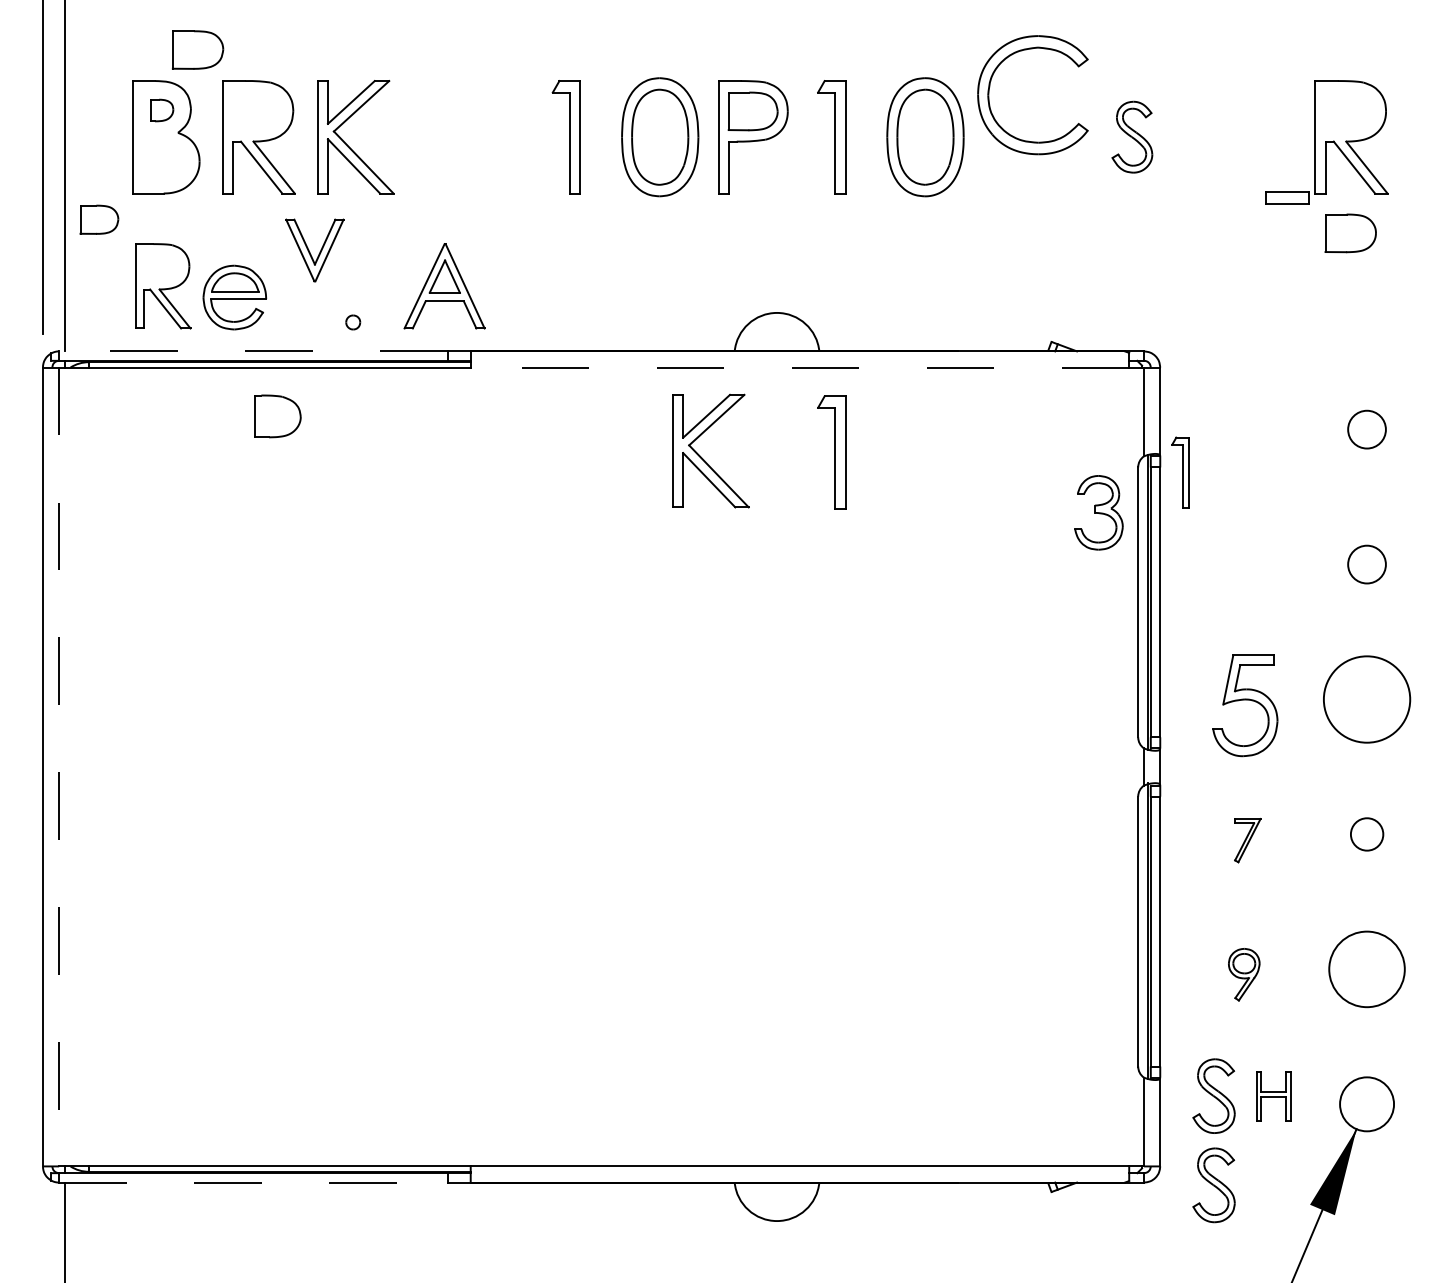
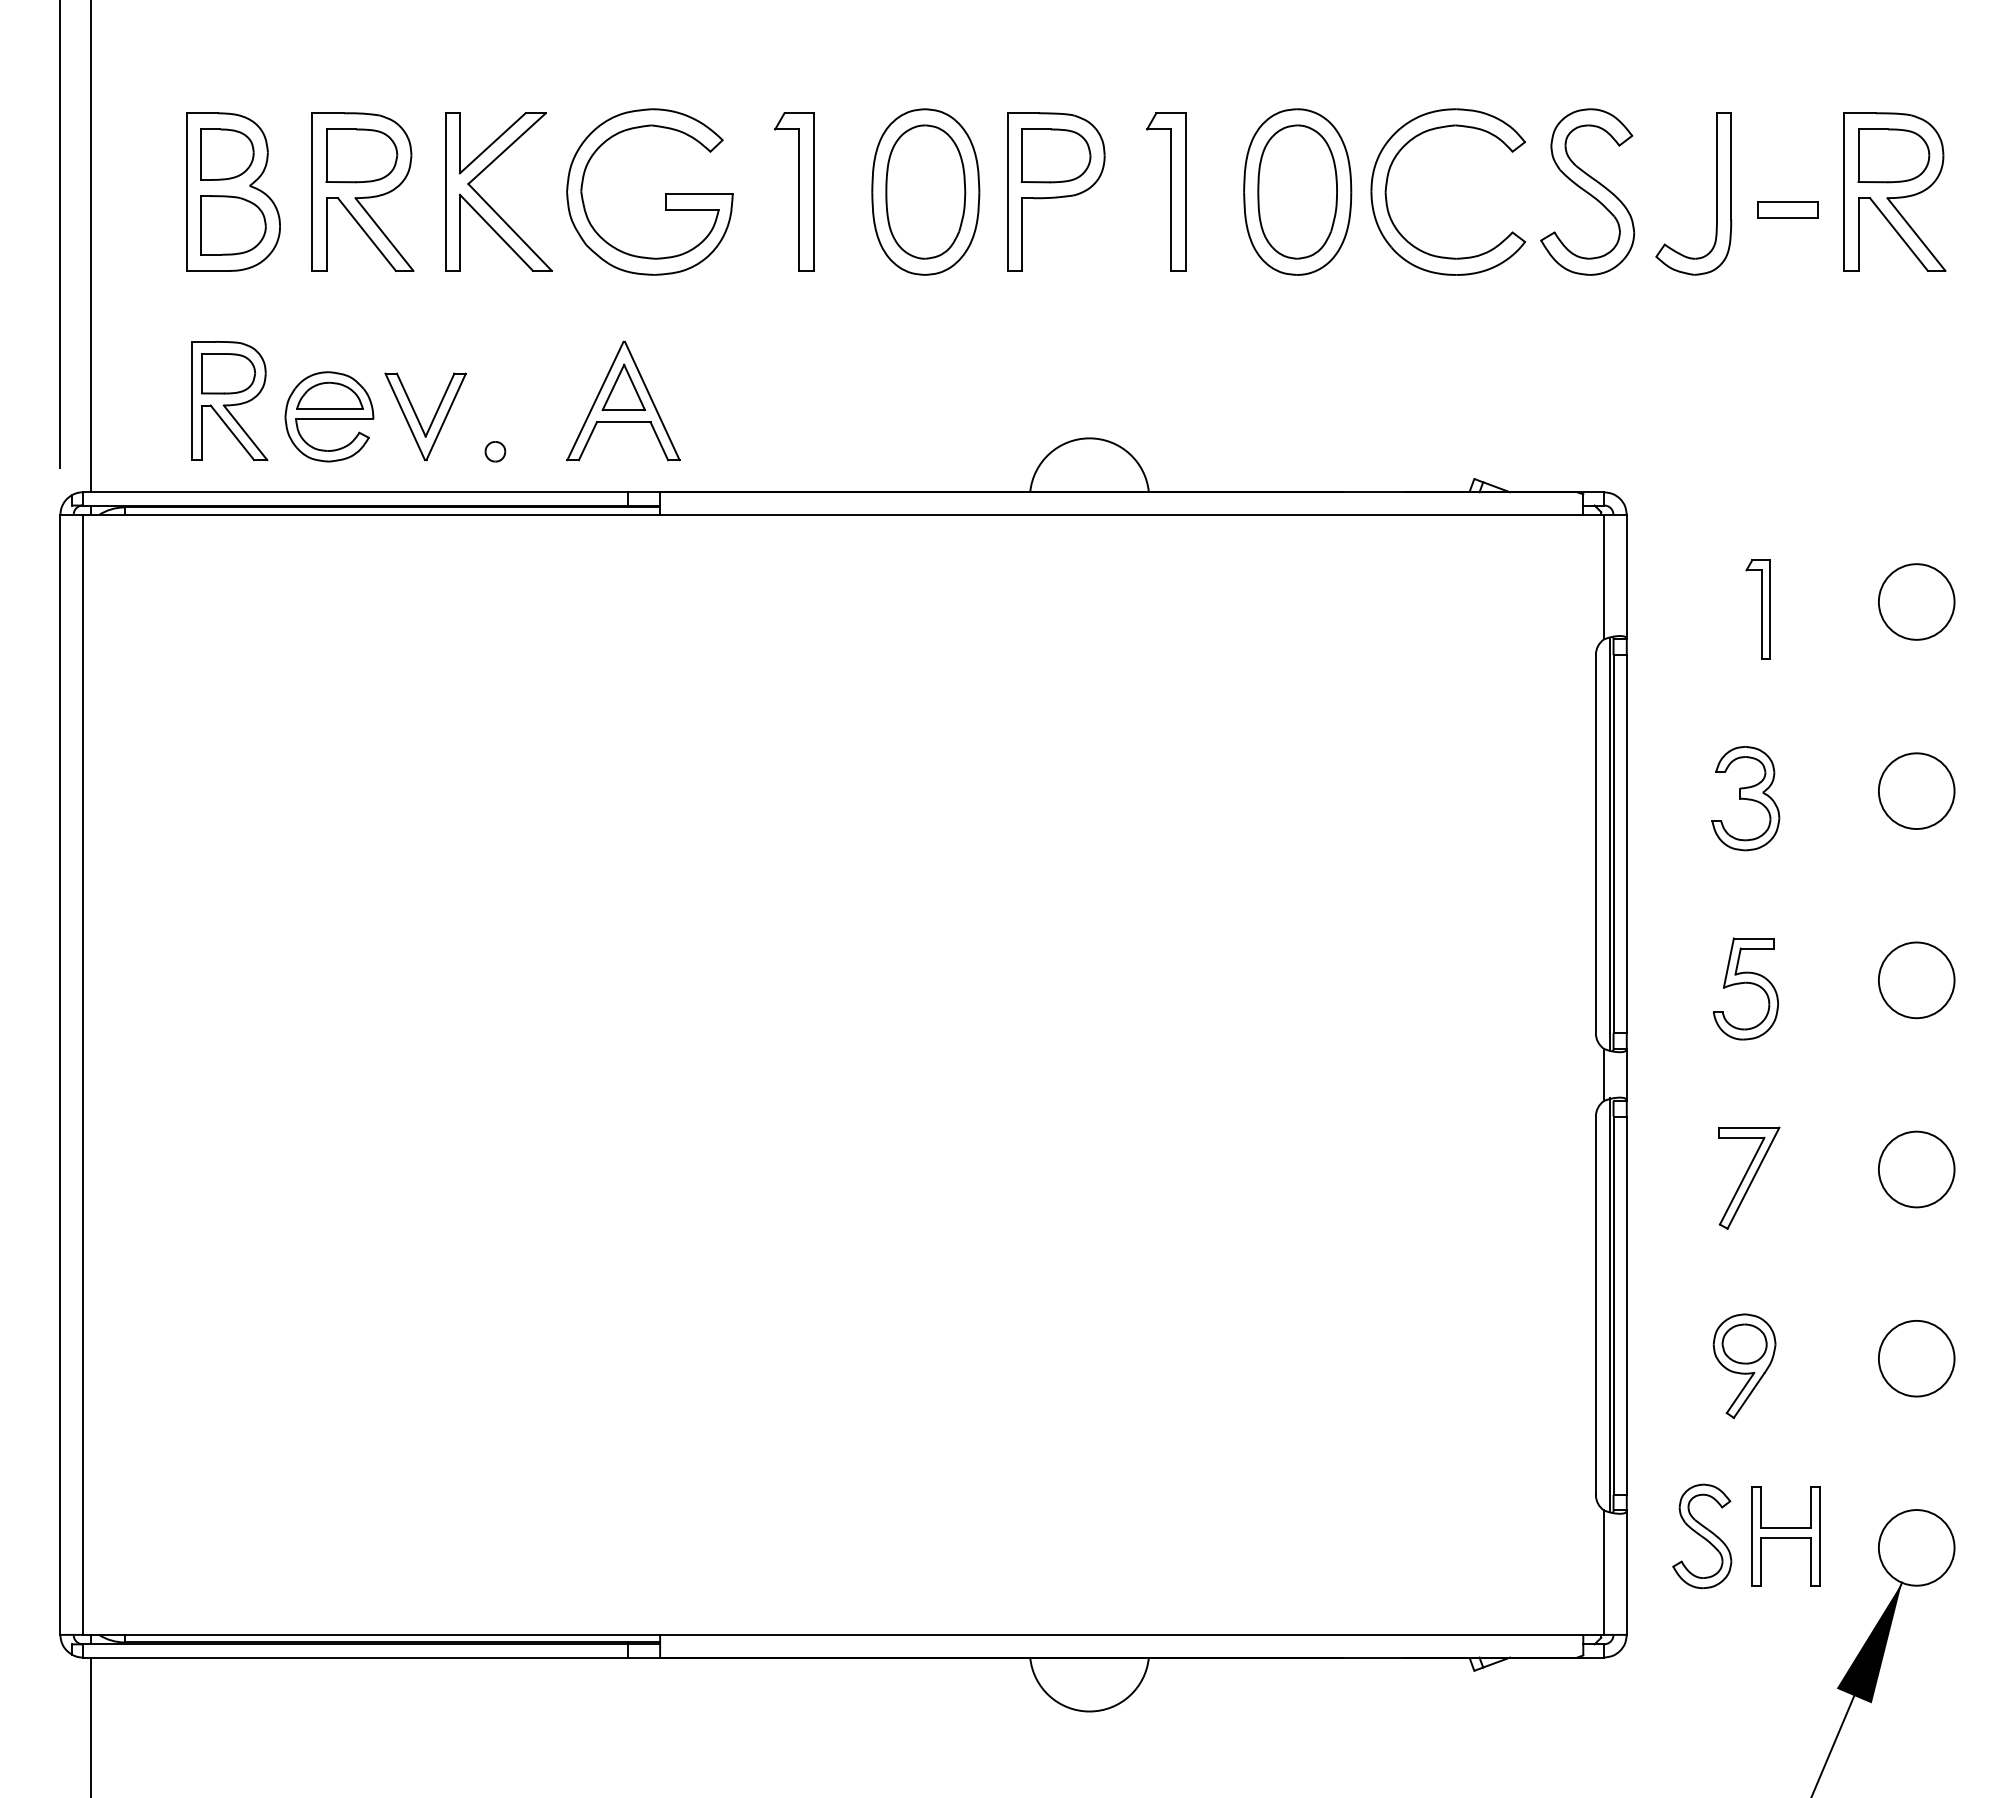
part: (197, 49) -> (361, 155), moved
part: (989, 91) -> (1387, 186), moved
part: (162, 110) -> (227, 154), size x1.67
part: (1132, 136) -> (1587, 191), size x1.67
part: (474, 138) -> (665, 193), added
part: (1224, 138) -> (1716, 193), added
part: (1287, 197) -> (1787, 209), moved
part: (99, 219) -> (228, 373), moved
part: (1350, 233) -> (1893, 155), moved
part: (310, 253) -> (419, 420), moved
line: (252, 351) -> (354, 492), dashed -> solid
line: (799, 367) -> (1121, 514), dashed -> solid
part: (277, 416) -> (233, 225), moved
circle: (1366, 429) -> (1916, 601), size x1.43
part: (831, 452) -> (1166, 633), removed
part: (702, 458) -> (985, 642), removed
part: (1180, 472) -> (1757, 609), moved
part: (1098, 512) -> (1745, 798), moved
circle: (1366, 564) -> (1916, 791), size x1.43
circle: (1366, 699) -> (1916, 980), size x0.62
part: (1244, 705) -> (1745, 988), size x0.71
line: (59, 766) -> (83, 1074), dashed -> solid
circle: (1366, 834) -> (1916, 1169), size x1.67
part: (1247, 840) -> (1749, 1177), size x1.67
circle: (1366, 969) -> (1916, 1358), size x0.71
part: (1244, 974) -> (1744, 1365), size x1.43
part: (1273, 1096) -> (1785, 1536), size x1.43
line: (253, 1182) -> (355, 1657), dashed -> solid
part: (1214, 1185) -> (1702, 1661), removed

